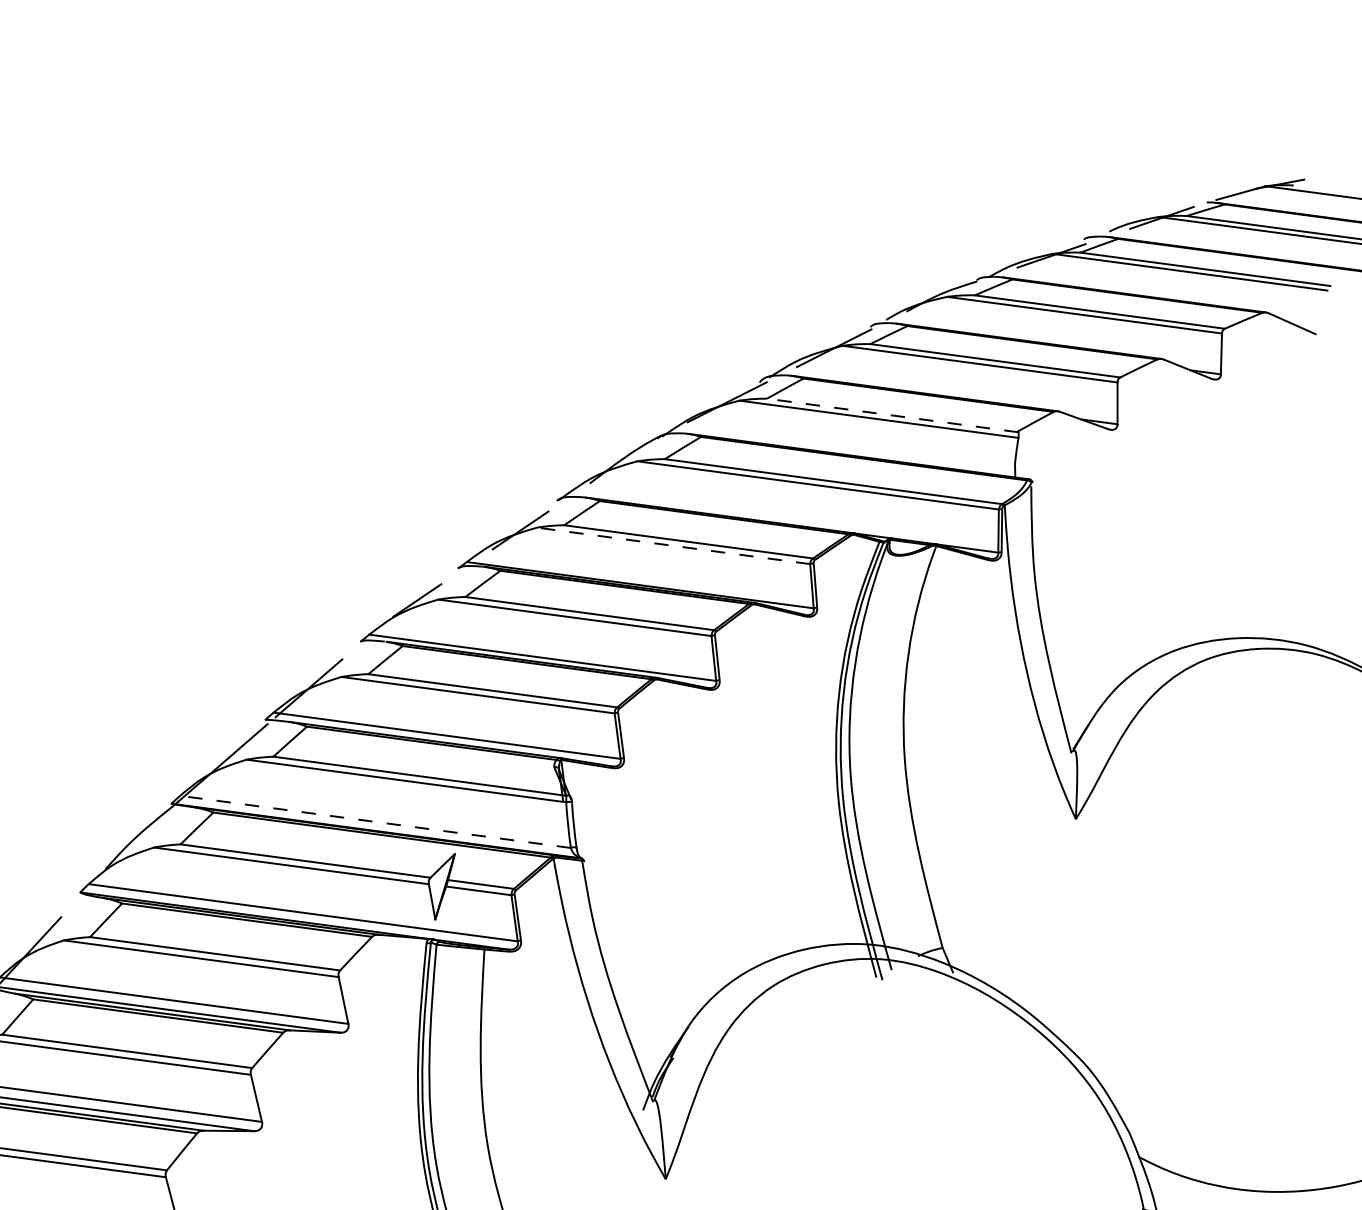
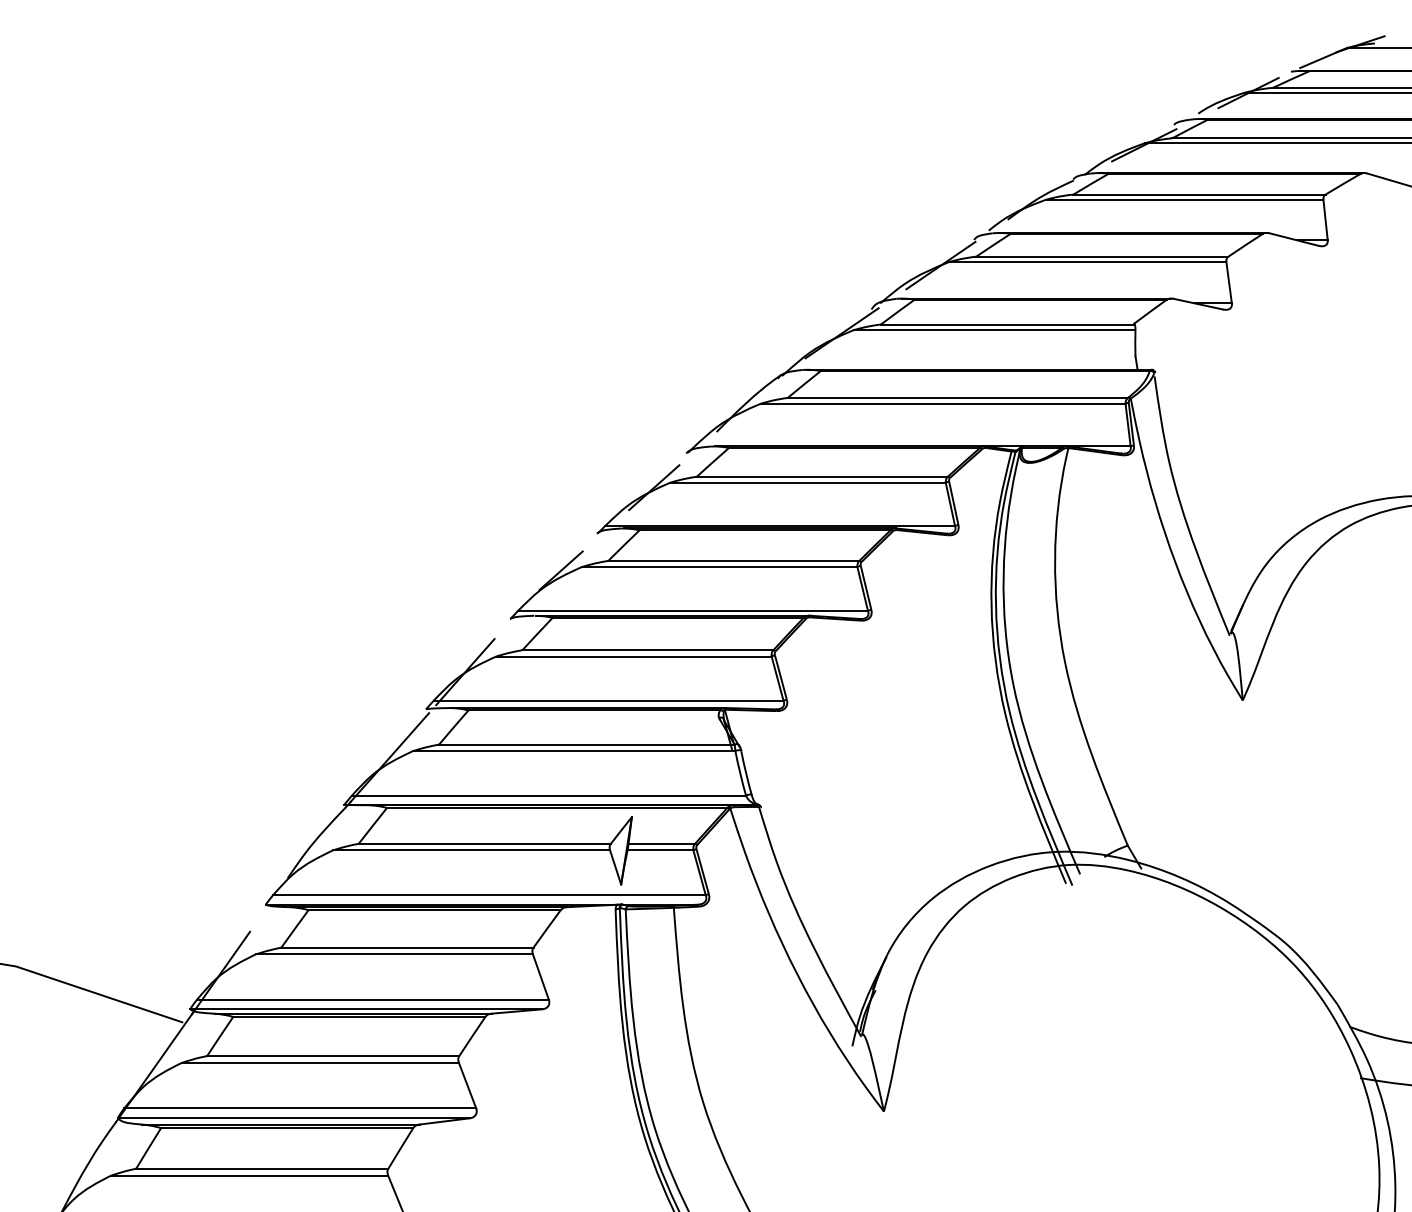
line: (892, 415) -> (1007, 324), dashed -> solid
line: (673, 545) -> (807, 482), dashed -> solid
line: (375, 821) -> (548, 795), dashed -> solid

